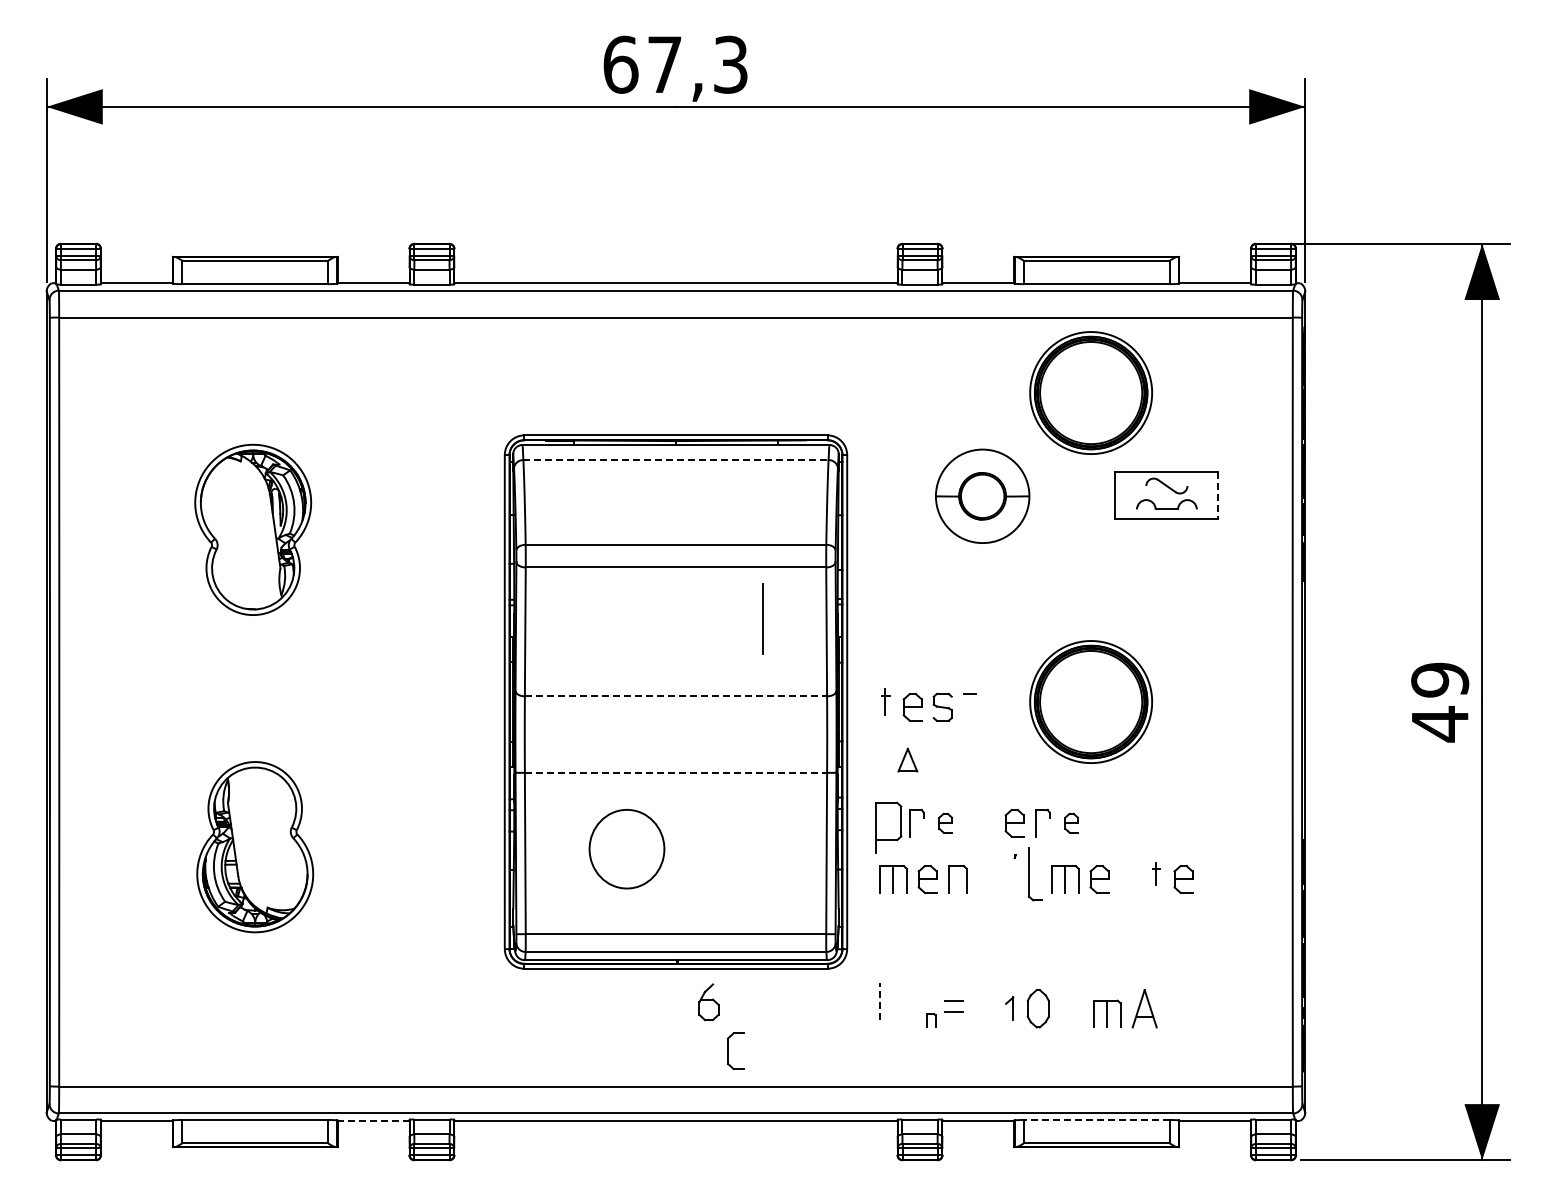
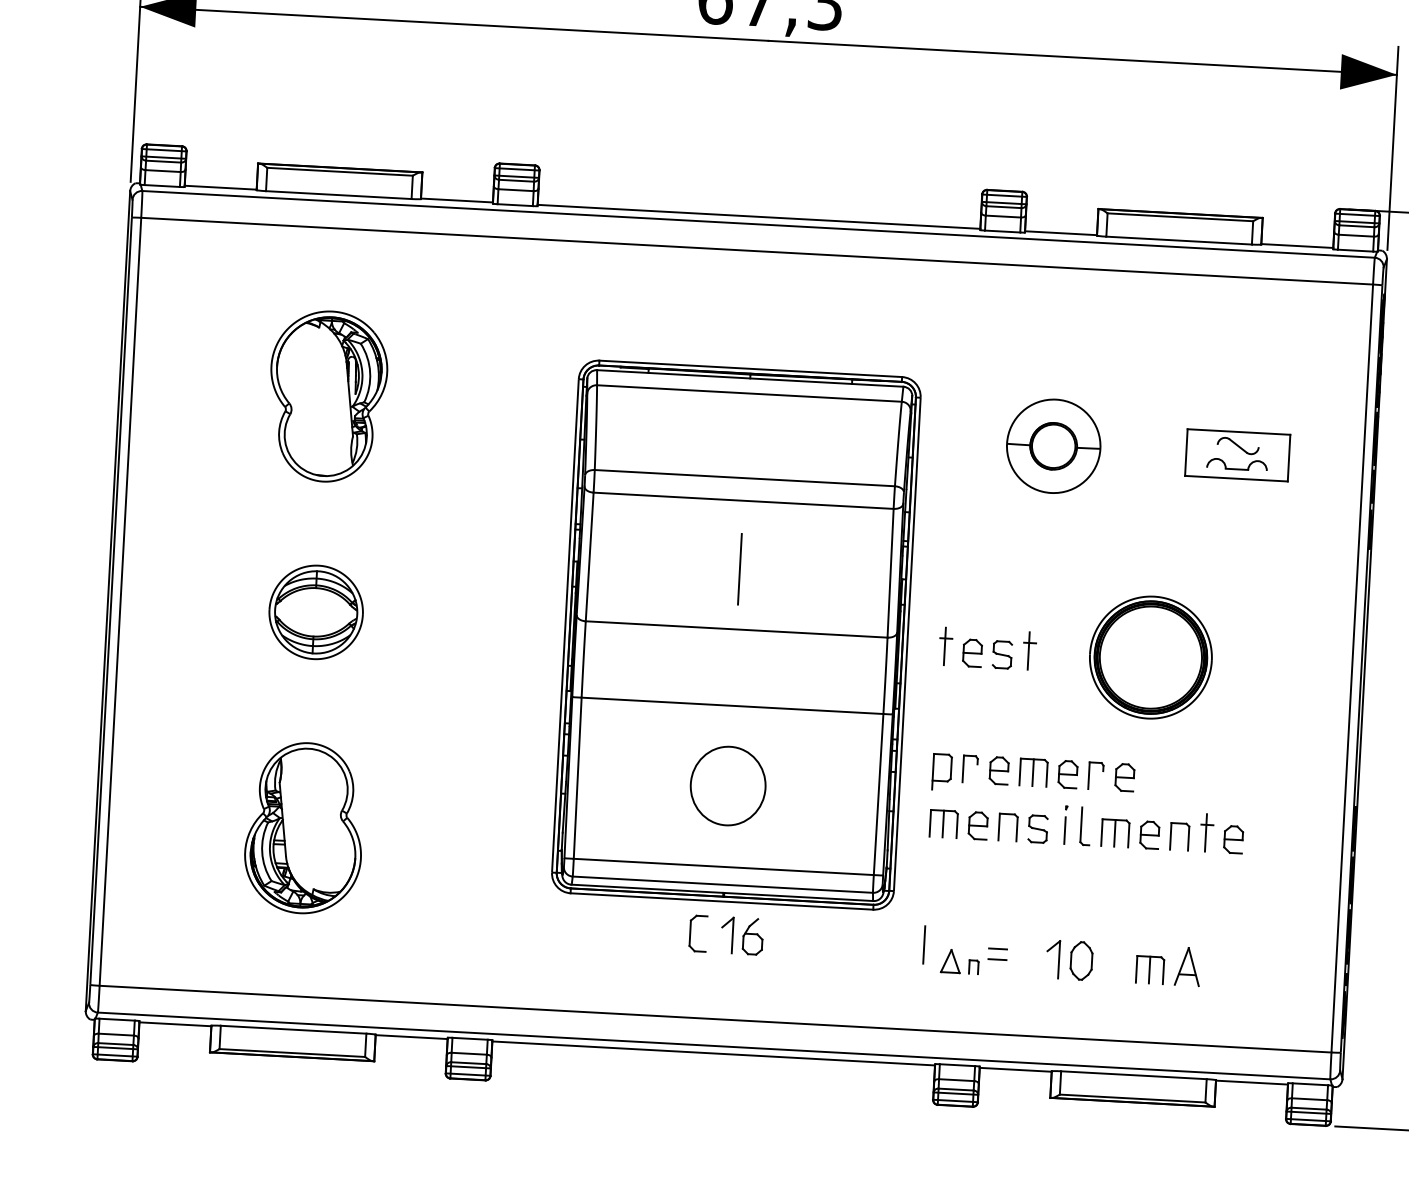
part: (1091, 392) -> (1167, 348), removed
line: (676, 460) -> (749, 393), dashed -> solid
line: (1218, 495) -> (1289, 458), dashed -> solid
part: (253, 529) -> (328, 396), moved
line: (762, 618) -> (739, 568), moved
line: (676, 696) -> (737, 629), dashed -> solid
part: (254, 701) -> (315, 611), added
part: (885, 701) -> (945, 645), size x1.43
line: (968, 701) -> (1028, 650), added
part: (907, 759) -> (950, 960), moved
line: (676, 772) -> (733, 705), dashed -> solid
part: (945, 822) -> (998, 770), size x1.43
part: (980, 822) -> (1033, 771), added
part: (1071, 822) -> (1124, 776), size x1.43
part: (888, 827) -> (941, 771), size x0.71
part: (255, 847) -> (304, 828), moved
part: (626, 849) -> (727, 786), moved
part: (1034, 873) -> (1085, 825), size x0.71
part: (1156, 873) -> (1206, 832), size x1.67
part: (987, 879) -> (1037, 829), added
line: (1014, 879) -> (1064, 830), added
part: (1121, 879) -> (1171, 836), added
part: (682, 1001) -> (726, 934), added
line: (880, 1001) -> (924, 945), dashed -> solid
part: (1009, 1008) -> (1052, 959), size x1.67
part: (728, 1050) -> (690, 932), moved
line: (1096, 1119) -> (1133, 1074), dashed -> solid
line: (373, 1120) -> (411, 1036), dashed -> solid

